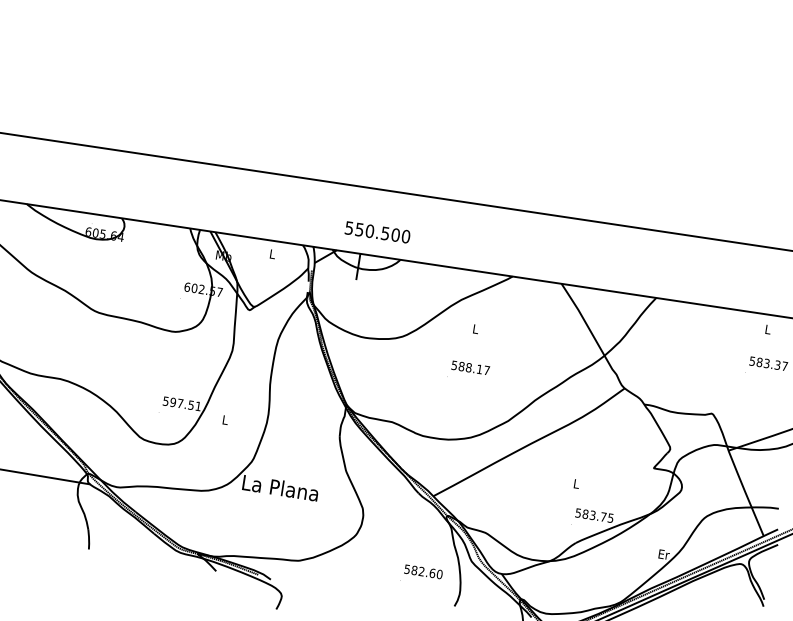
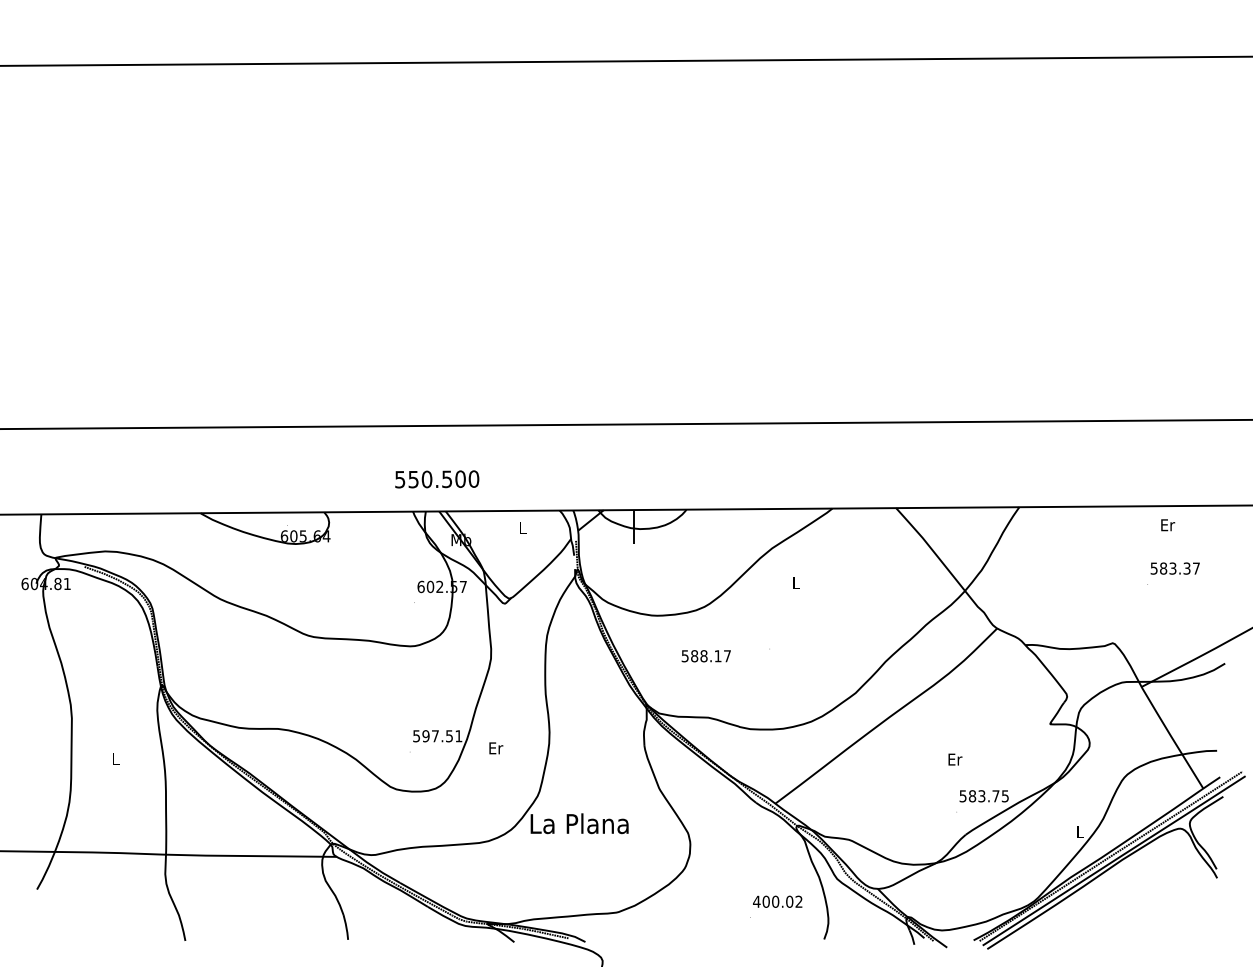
text: (377, 232) -> (437, 479), moved
text: (768, 329) -> (1168, 525), L -> Er
text: (470, 368) -> (705, 656), moved
text: (225, 420) -> (496, 748), L -> Er
text: (576, 484) -> (955, 759), L -> Er
text: (664, 554) -> (1080, 831), Er -> L
text: (423, 571) -> (777, 901), 582.60 -> 400.02

